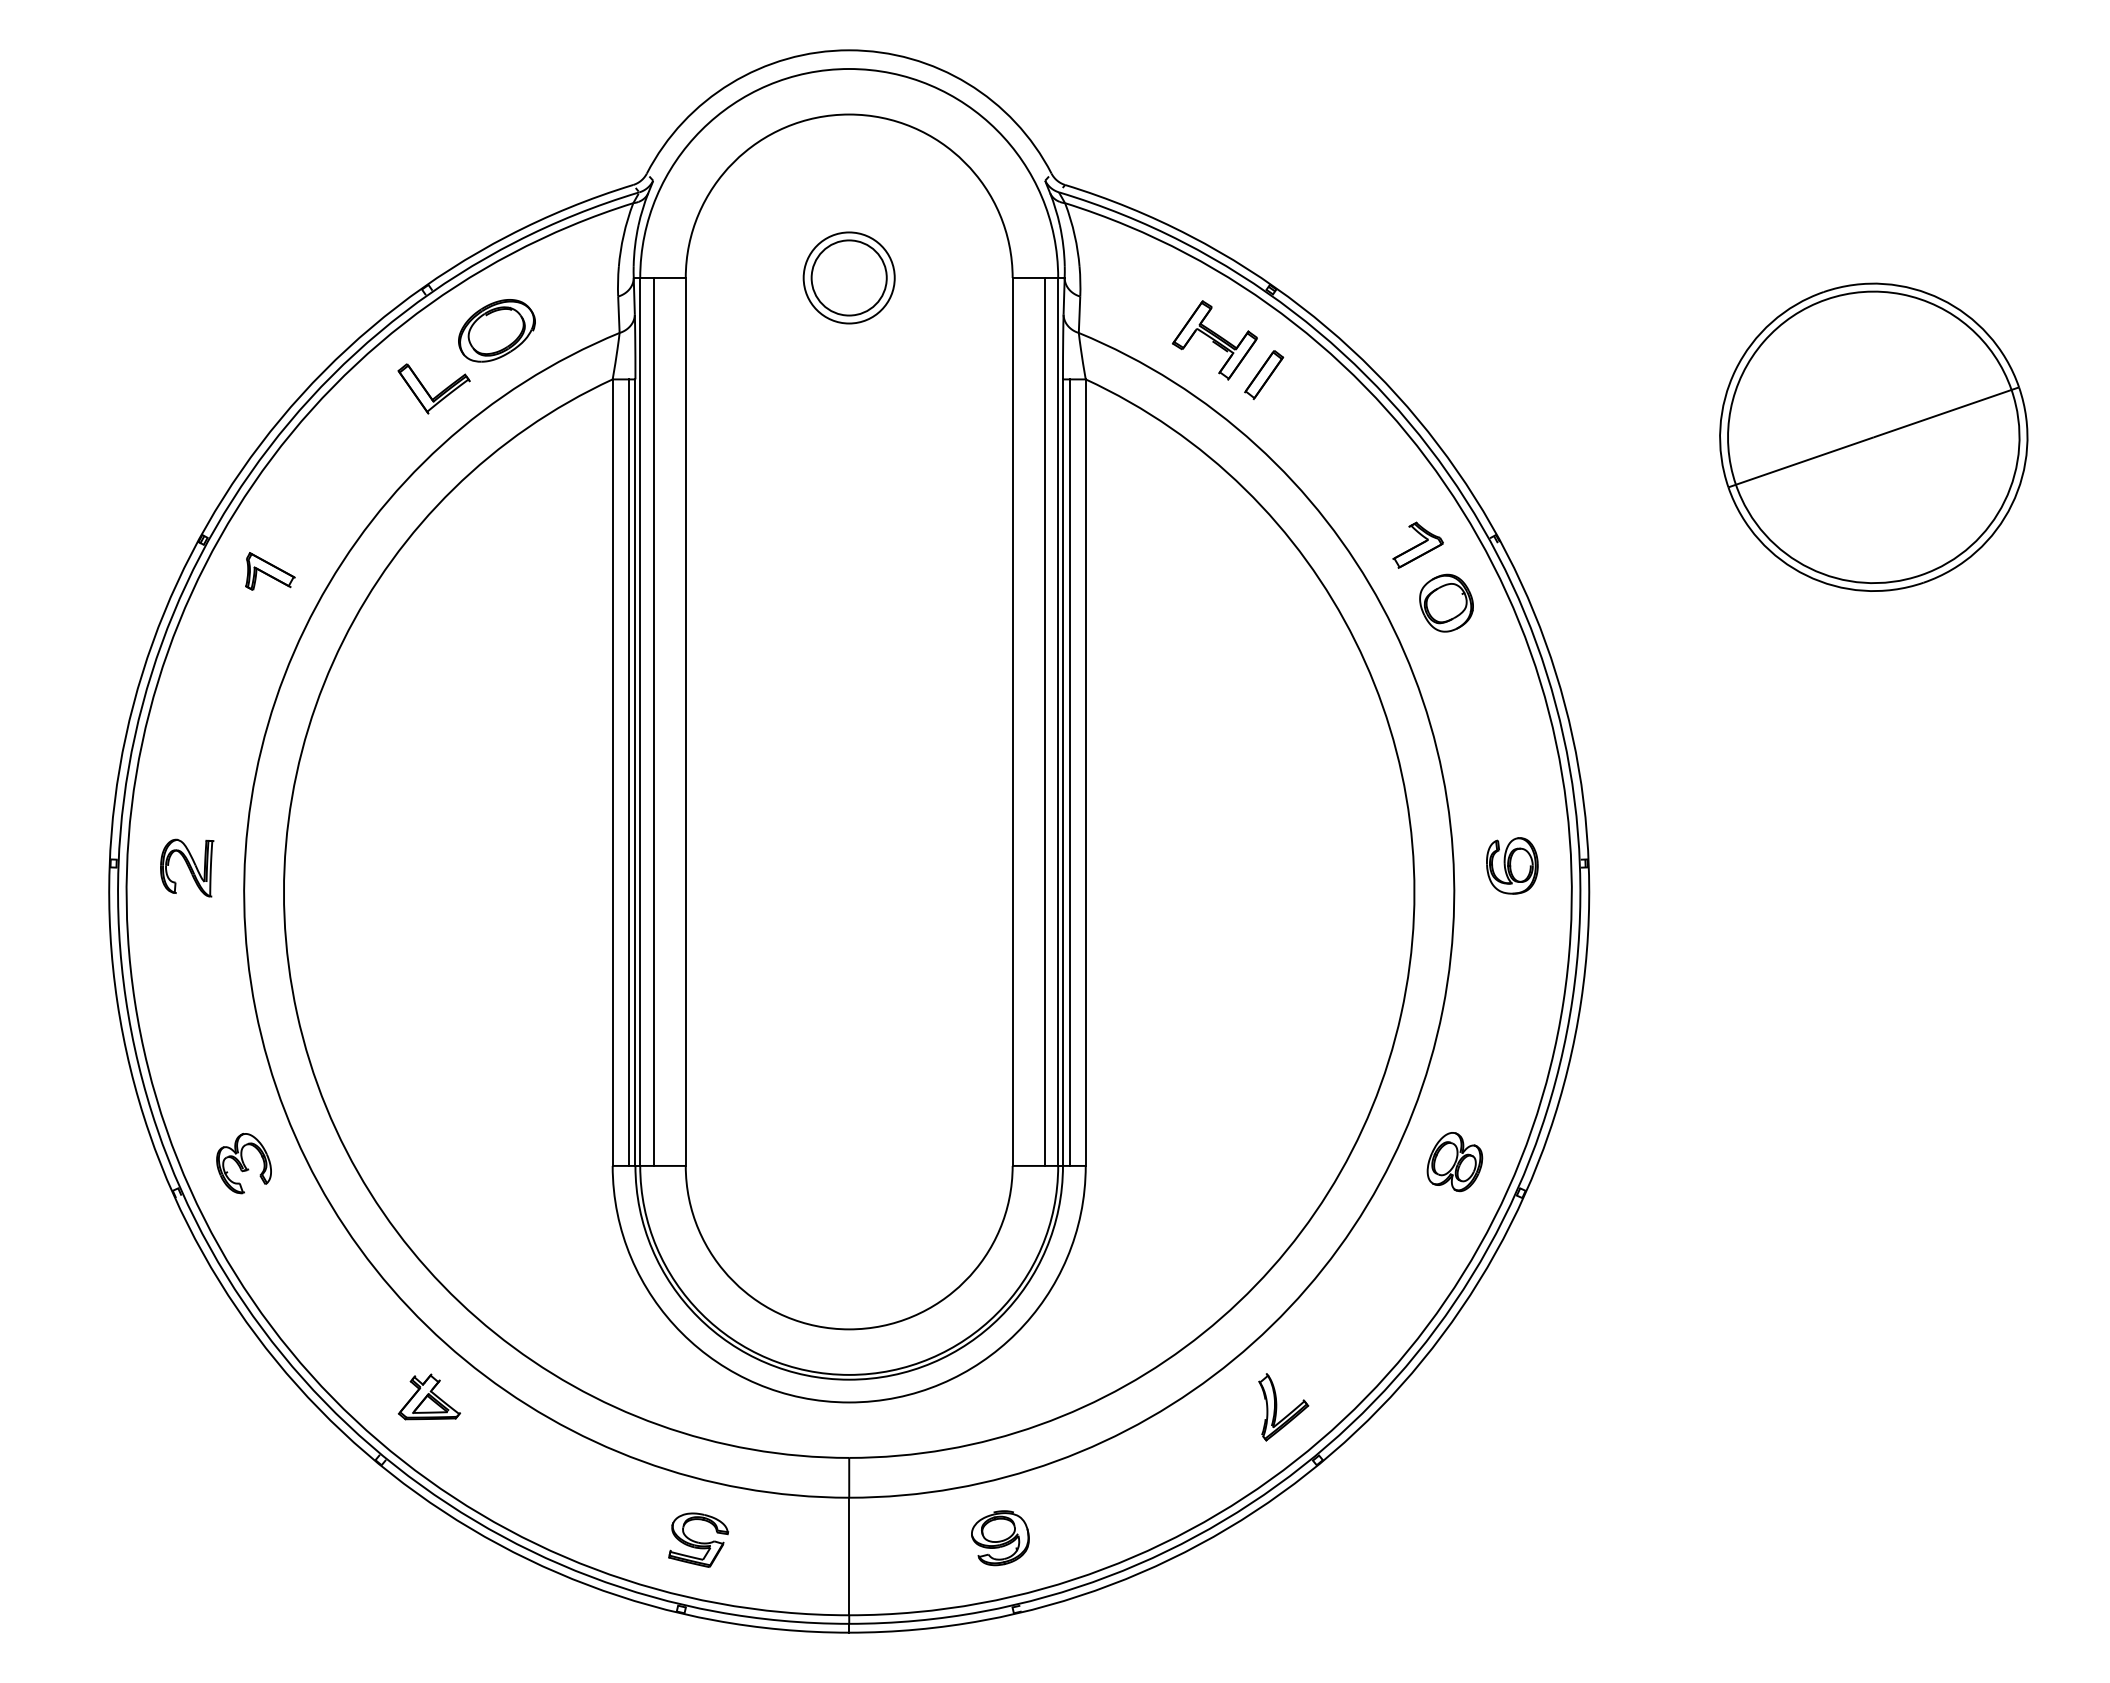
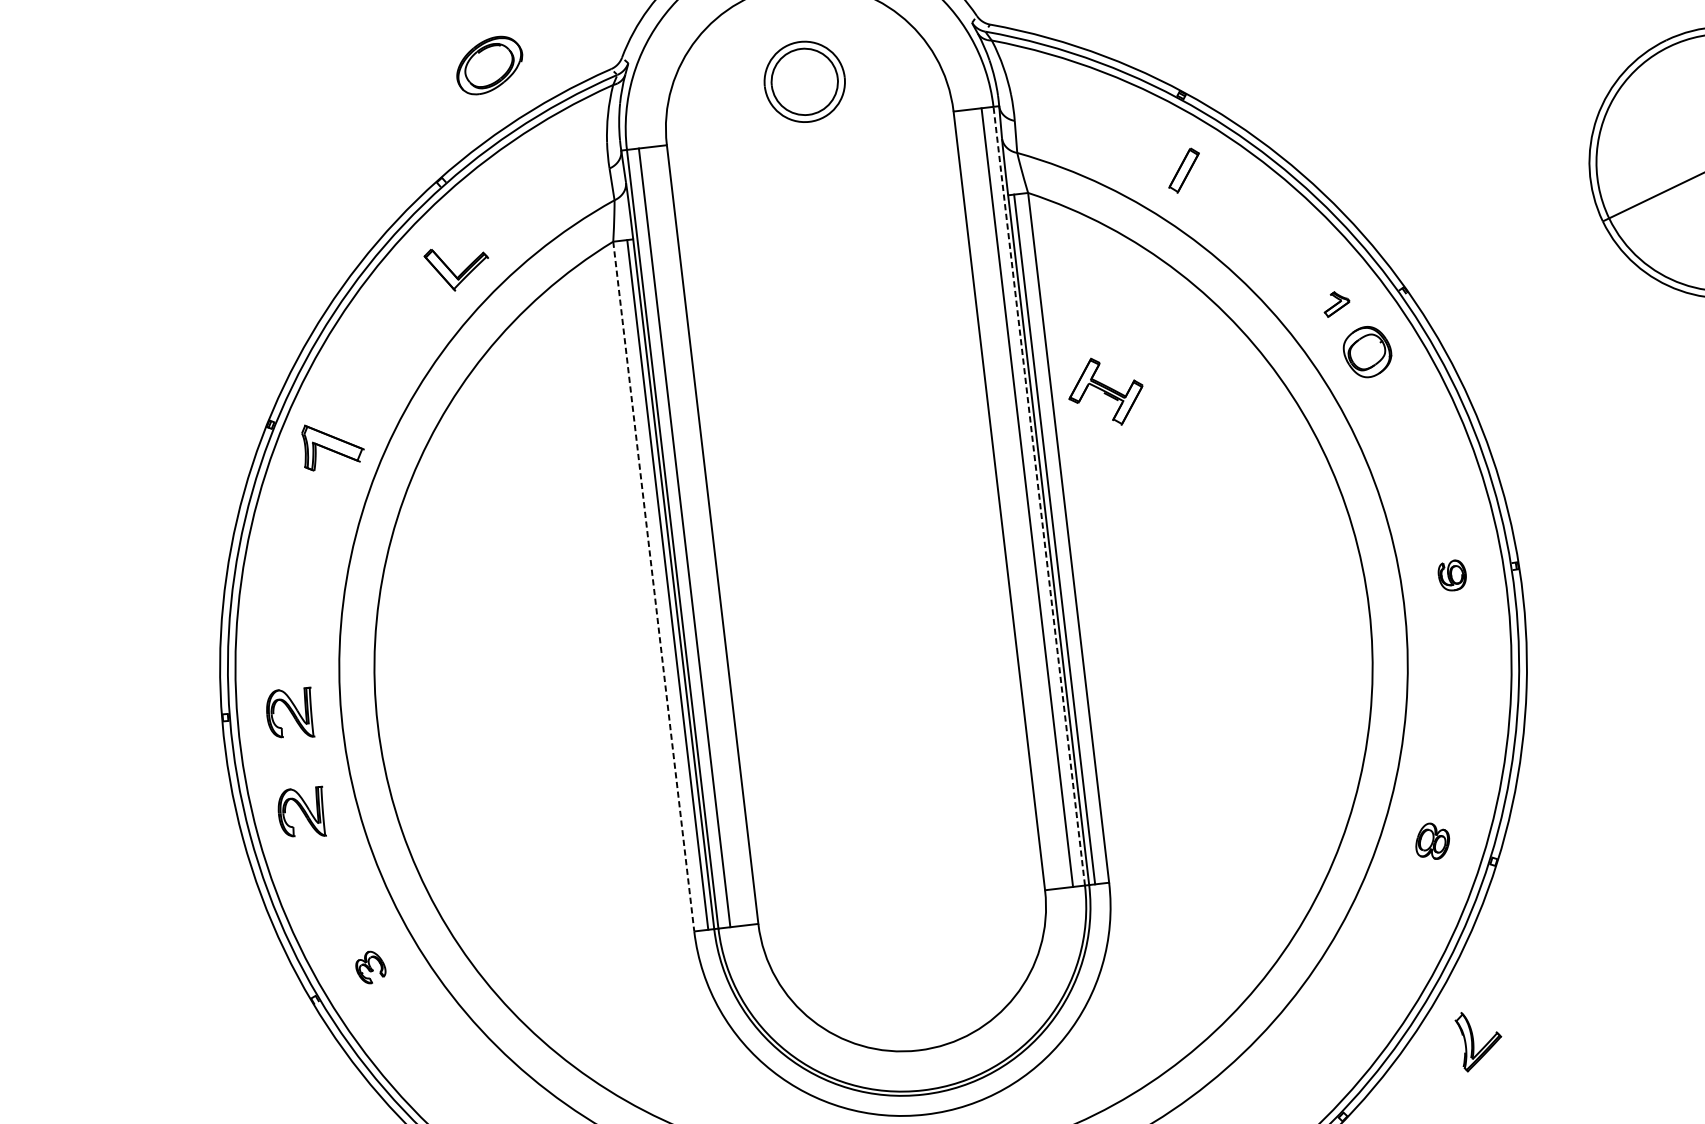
part: (848, 277) -> (804, 81), moved
part: (496, 330) -> (489, 65), moved
part: (1214, 340) -> (1105, 391), moved
part: (1417, 544) -> (1336, 303), size x0.6
part: (270, 571) -> (332, 445), size x1.4
line: (1058, 721) -> (1039, 495), solid -> dashed
line: (612, 773) -> (653, 587), solid -> dashed
part: (1512, 865) -> (1452, 575), size x0.6
part: (187, 980) -> (302, 812), added
part: (1454, 1162) -> (1432, 841), size x0.7
part: (243, 1163) -> (370, 967), size x0.6
part: (1283, 1407) -> (1479, 1040), moved

